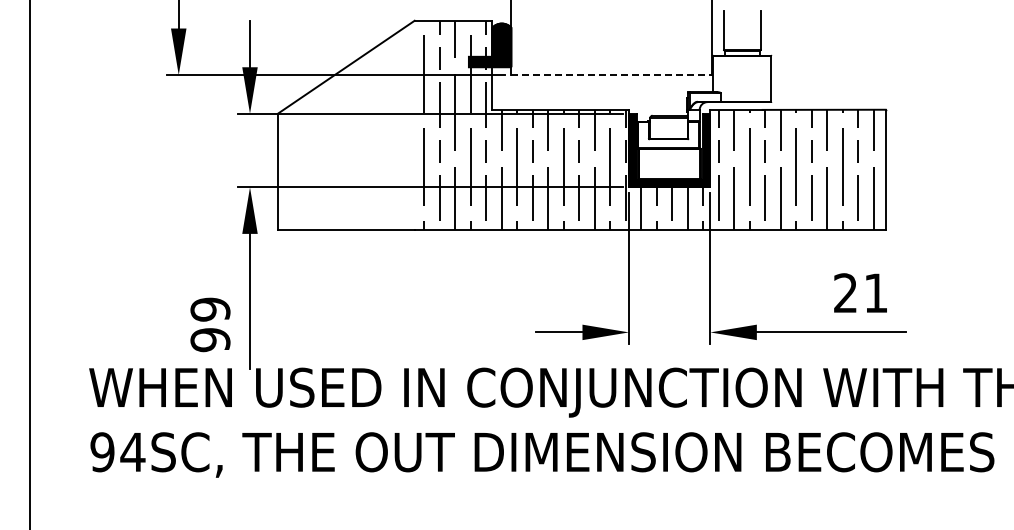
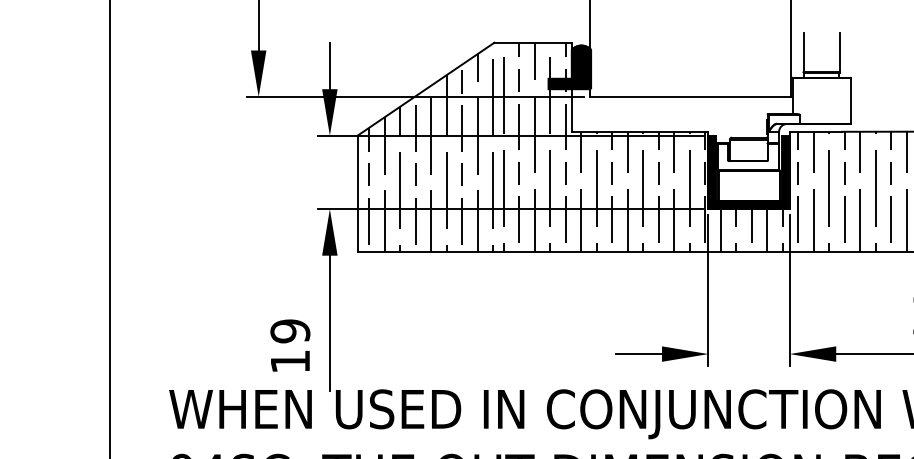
line: (611, 75) -> (690, 97), dashed -> solid
hatch: (351, 131) -> (431, 153), added
text: (210, 340) -> (290, 362), 99 -> 19

